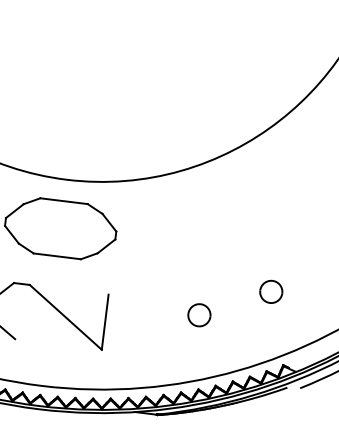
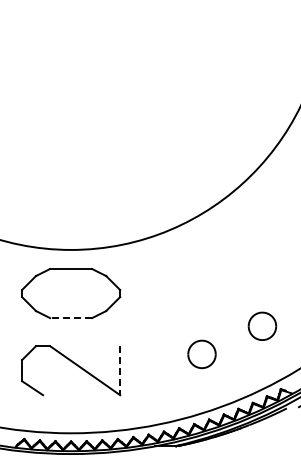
line: (56, 256) -> (70, 318), solid -> dashed
part: (271, 291) -> (262, 325), size x1.4
part: (198, 315) -> (201, 354), size x1.4
line: (105, 322) -> (120, 370), solid -> dashed

